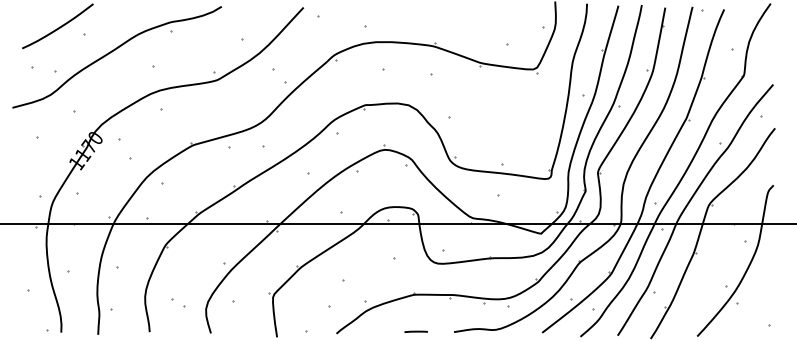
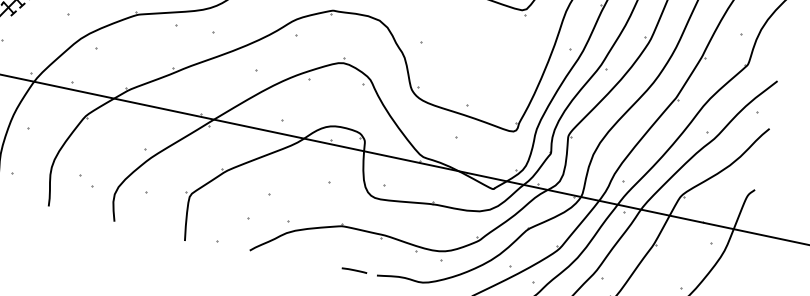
line: (415, 331) -> (353, 269), moved

